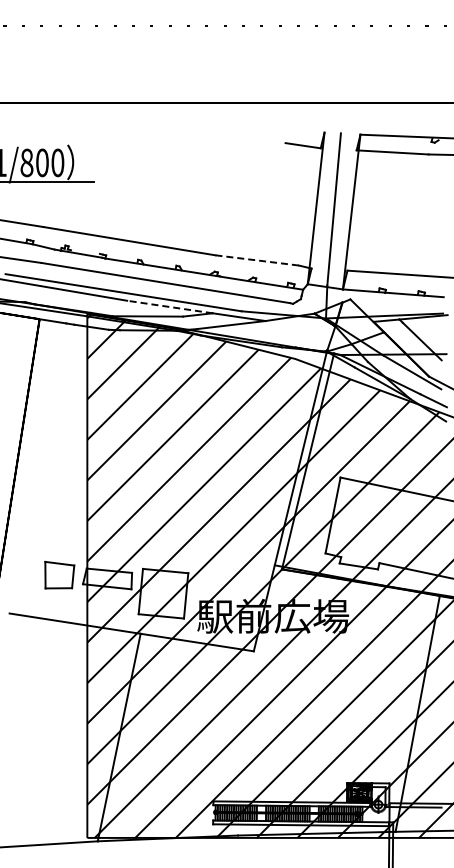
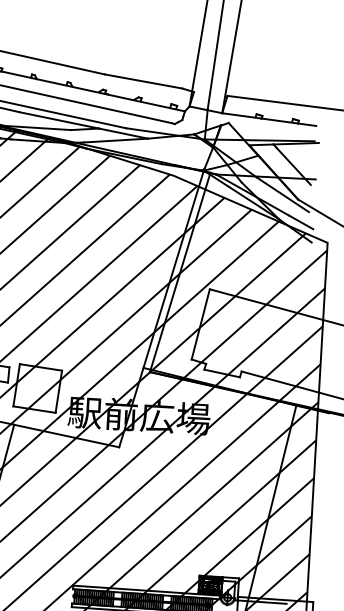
line: (257, 260) -> (143, 81), dashed -> solid
line: (169, 306) -> (58, 119), dashed -> solid

